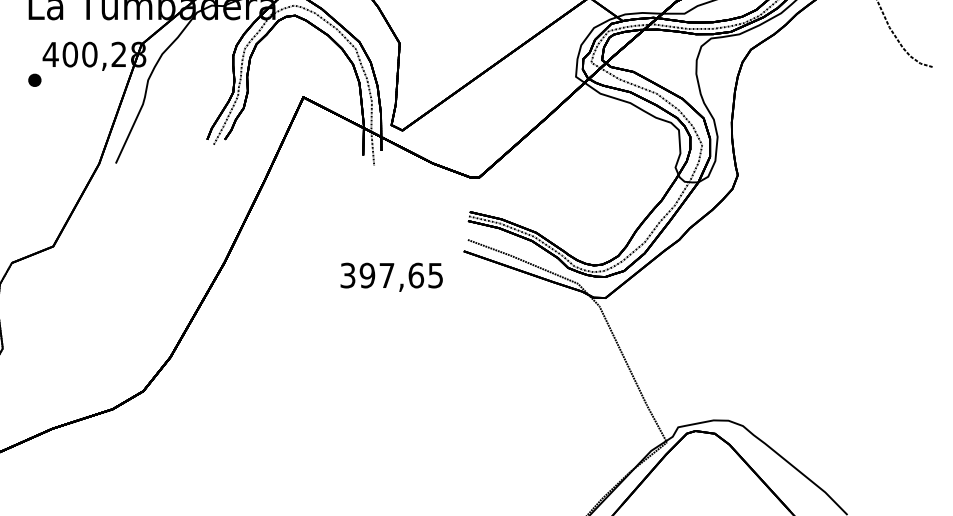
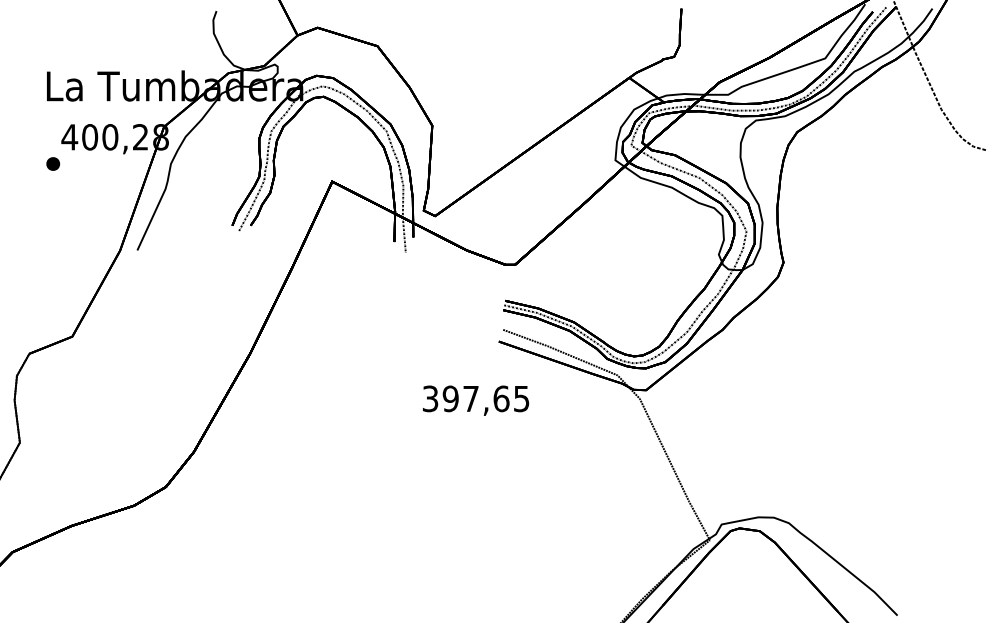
text: (392, 277) -> (476, 400), moved

